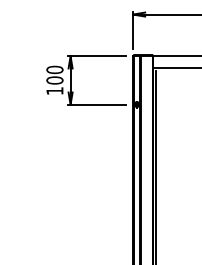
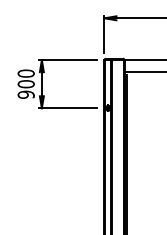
text: (54, 91) -> (25, 95), 100 -> 900

